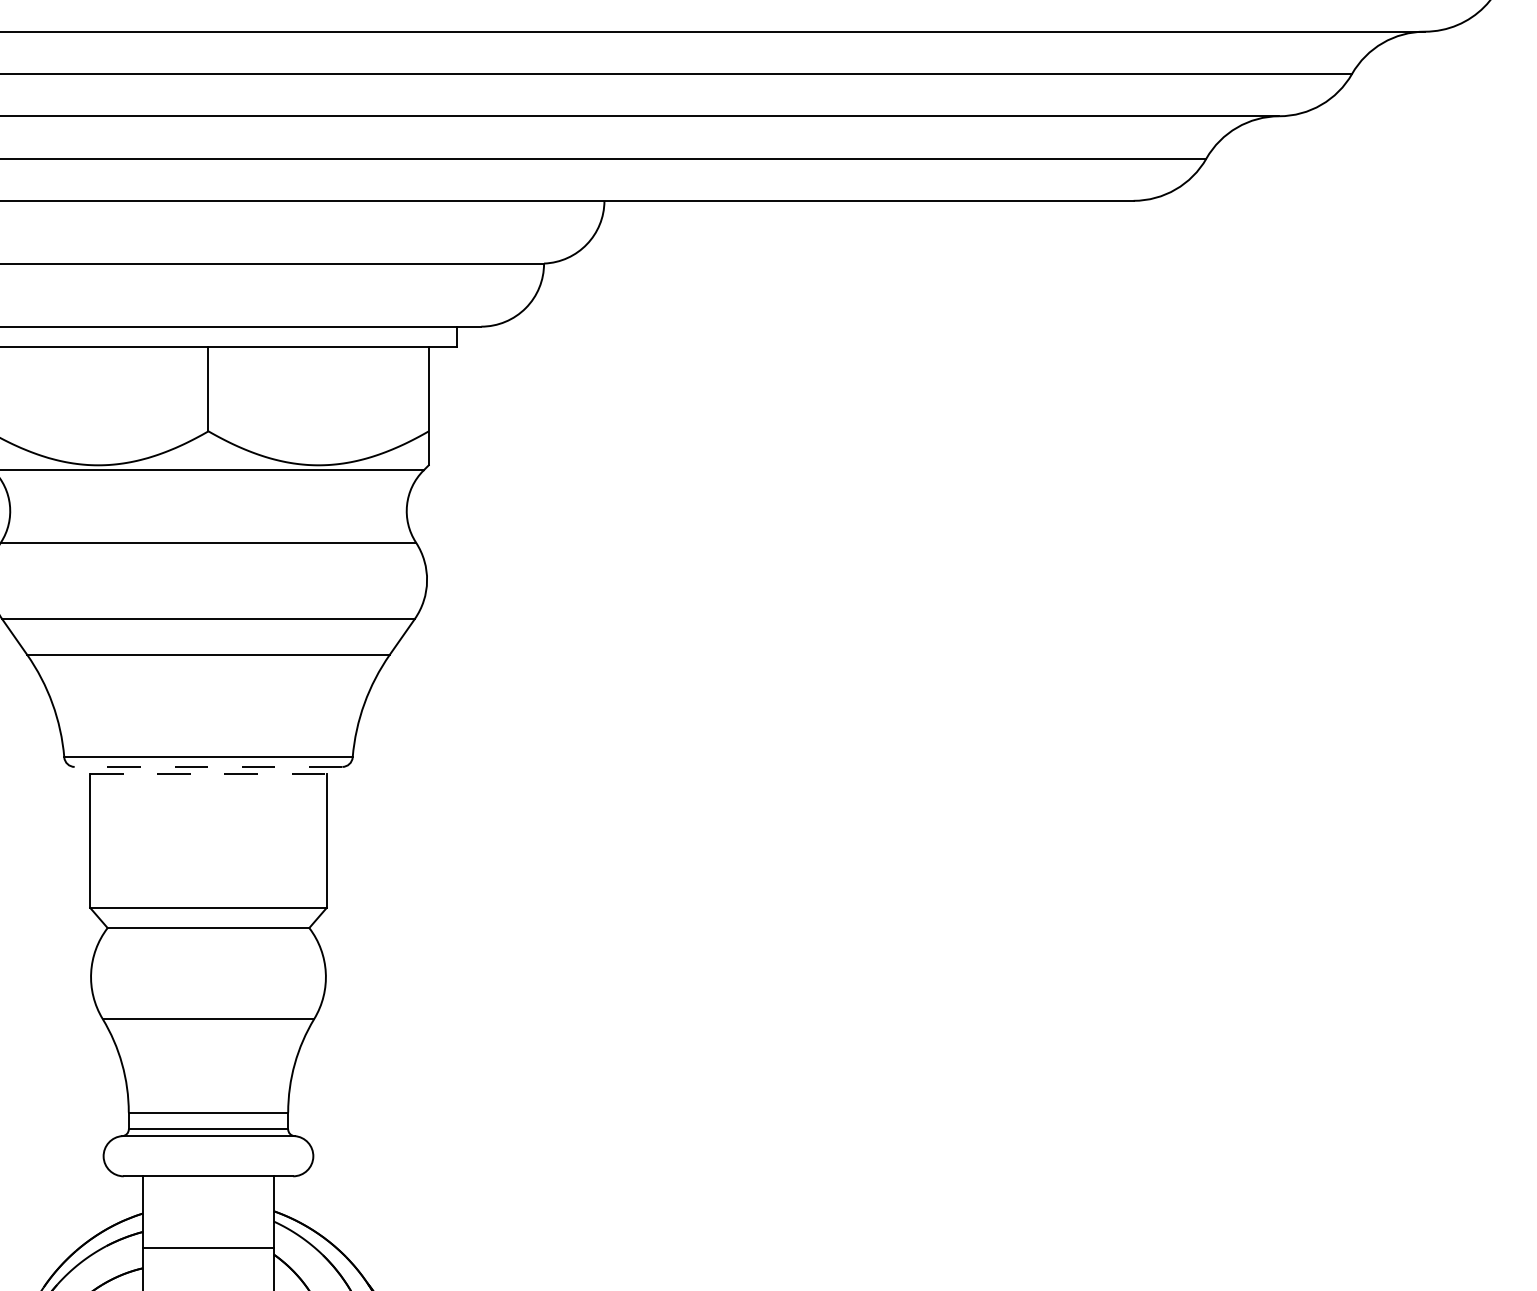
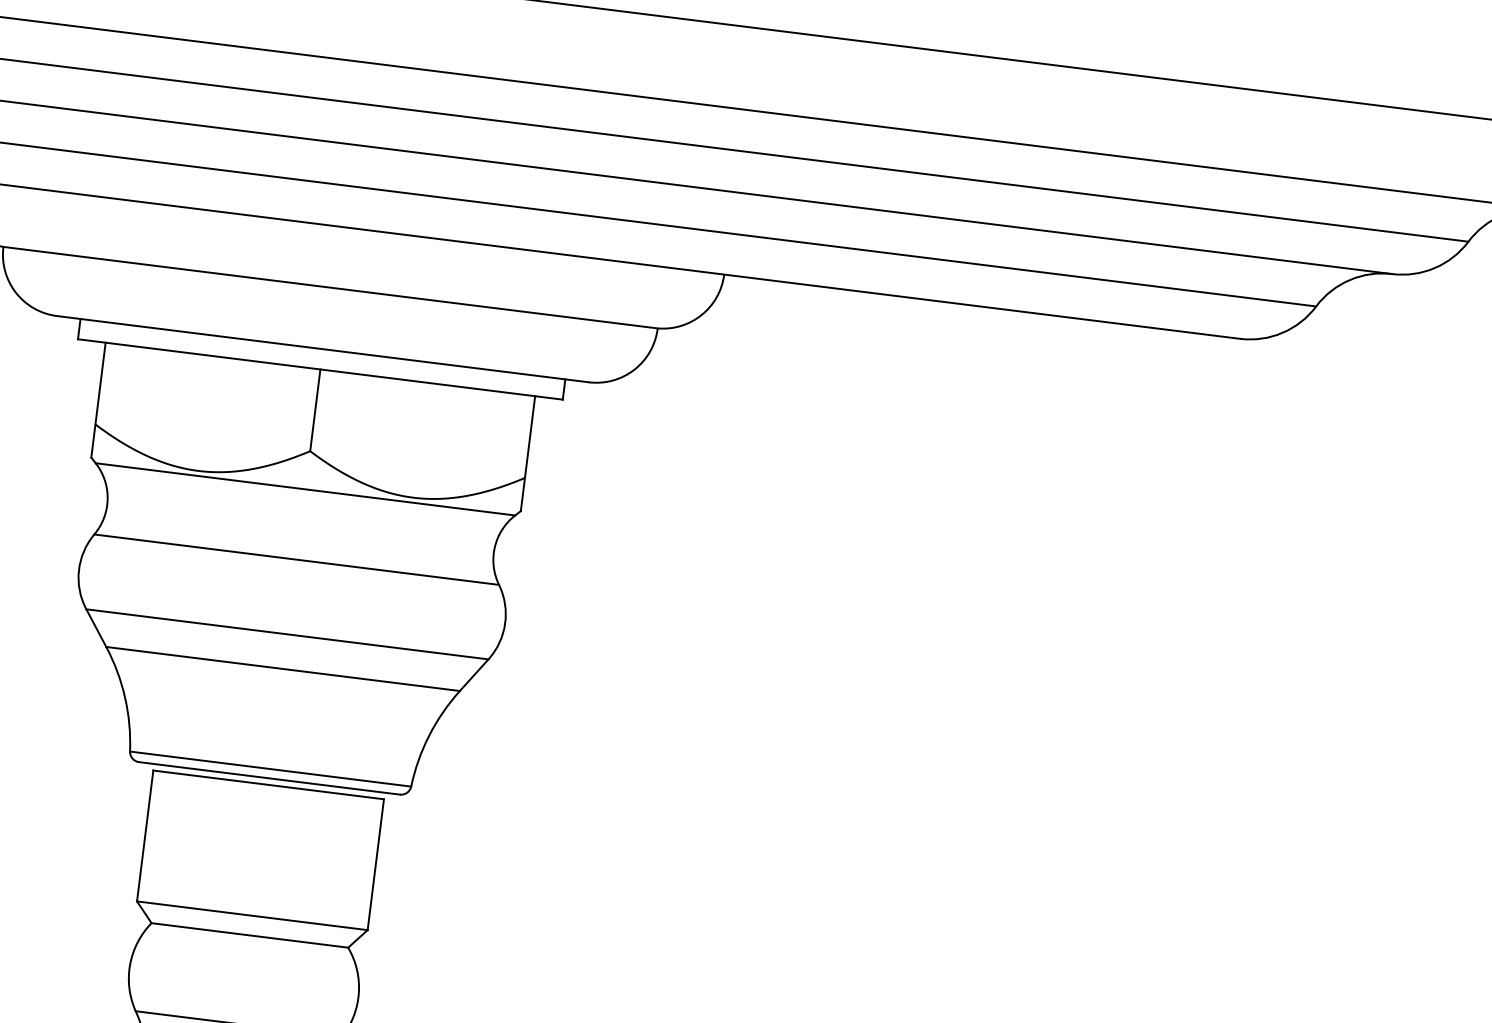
line: (208, 766) -> (269, 777), dashed -> solid
line: (208, 773) -> (268, 784), dashed -> solid

